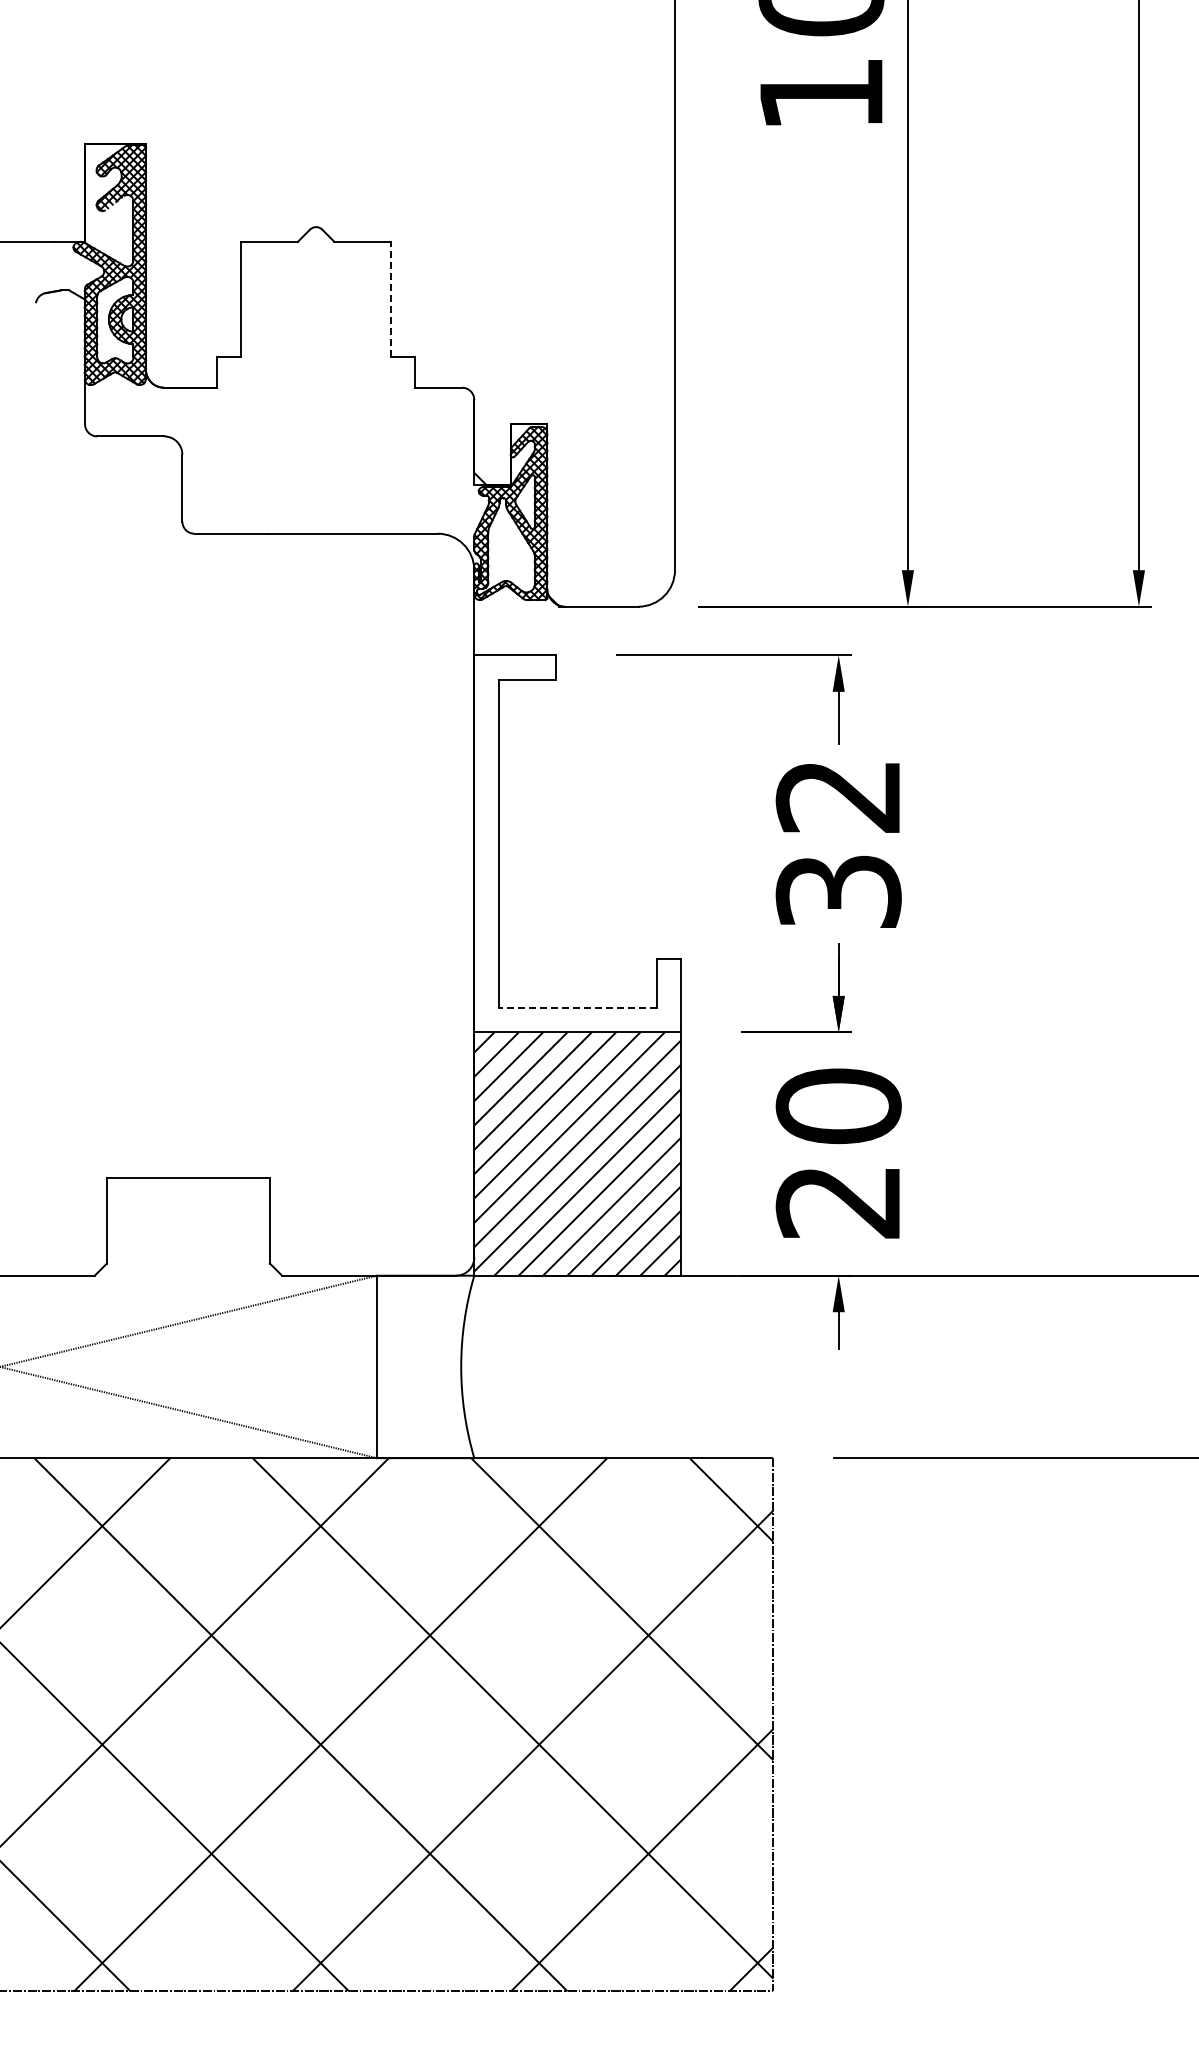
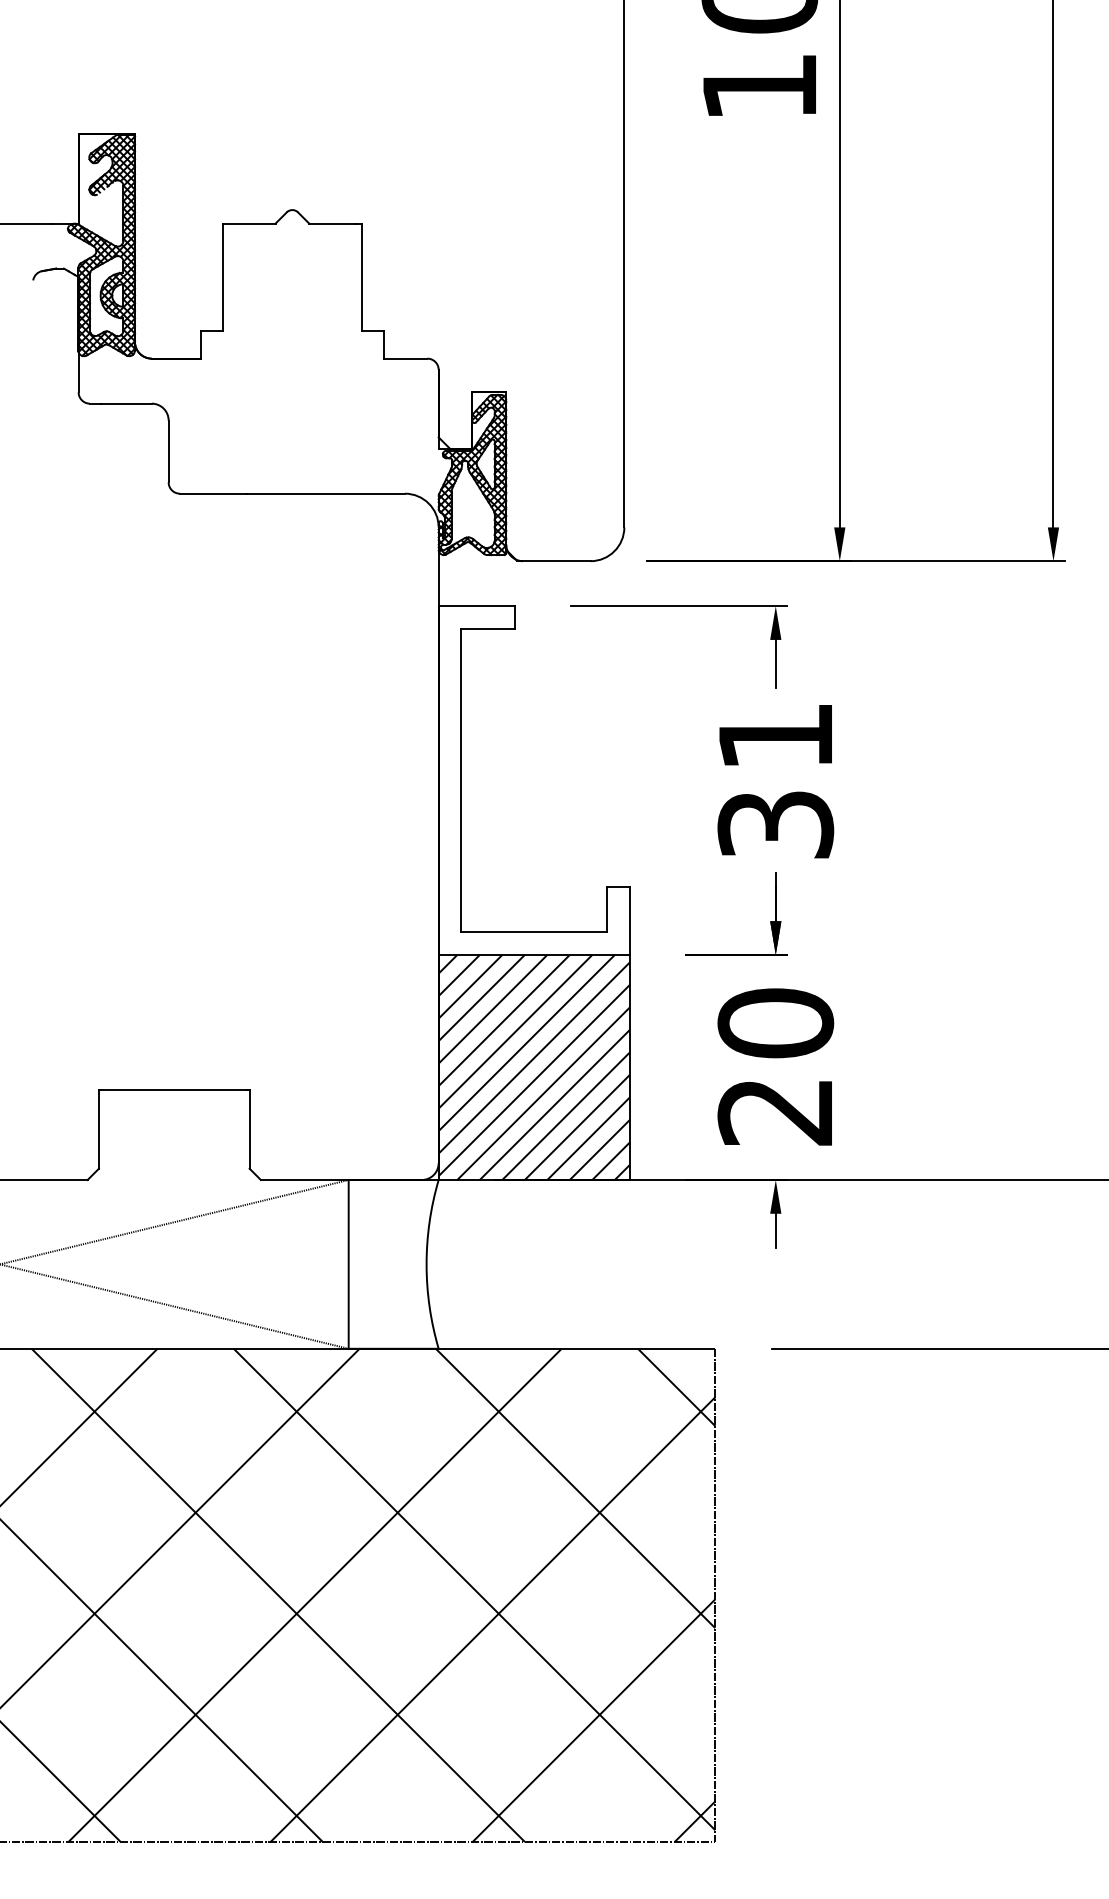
line: (390, 299) -> (361, 277), dashed -> solid
text: (837, 797) -> (774, 737), 32 -> 31
line: (577, 1008) -> (534, 932), dashed -> solid

